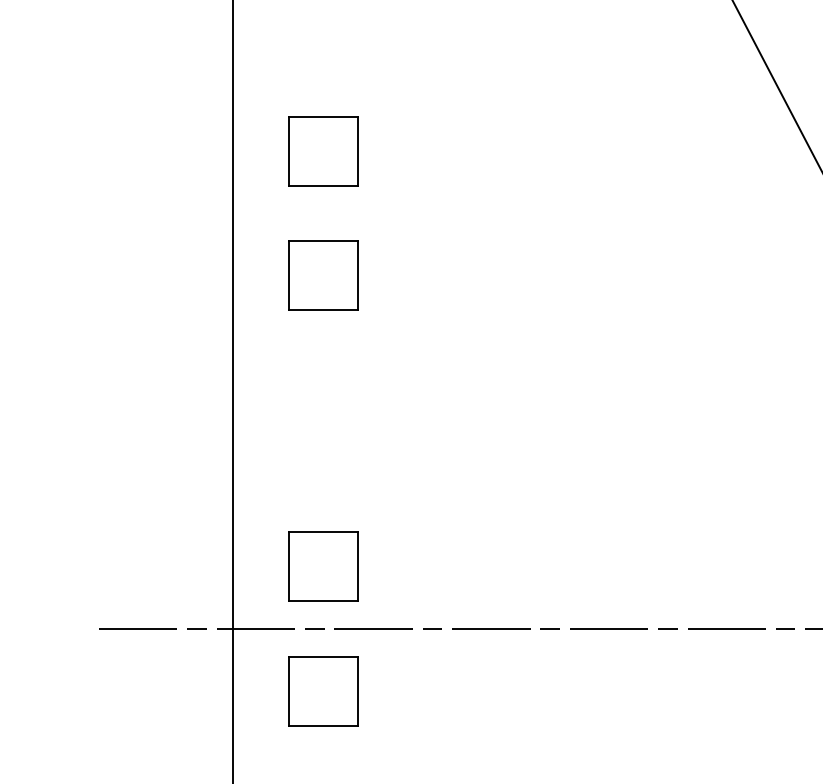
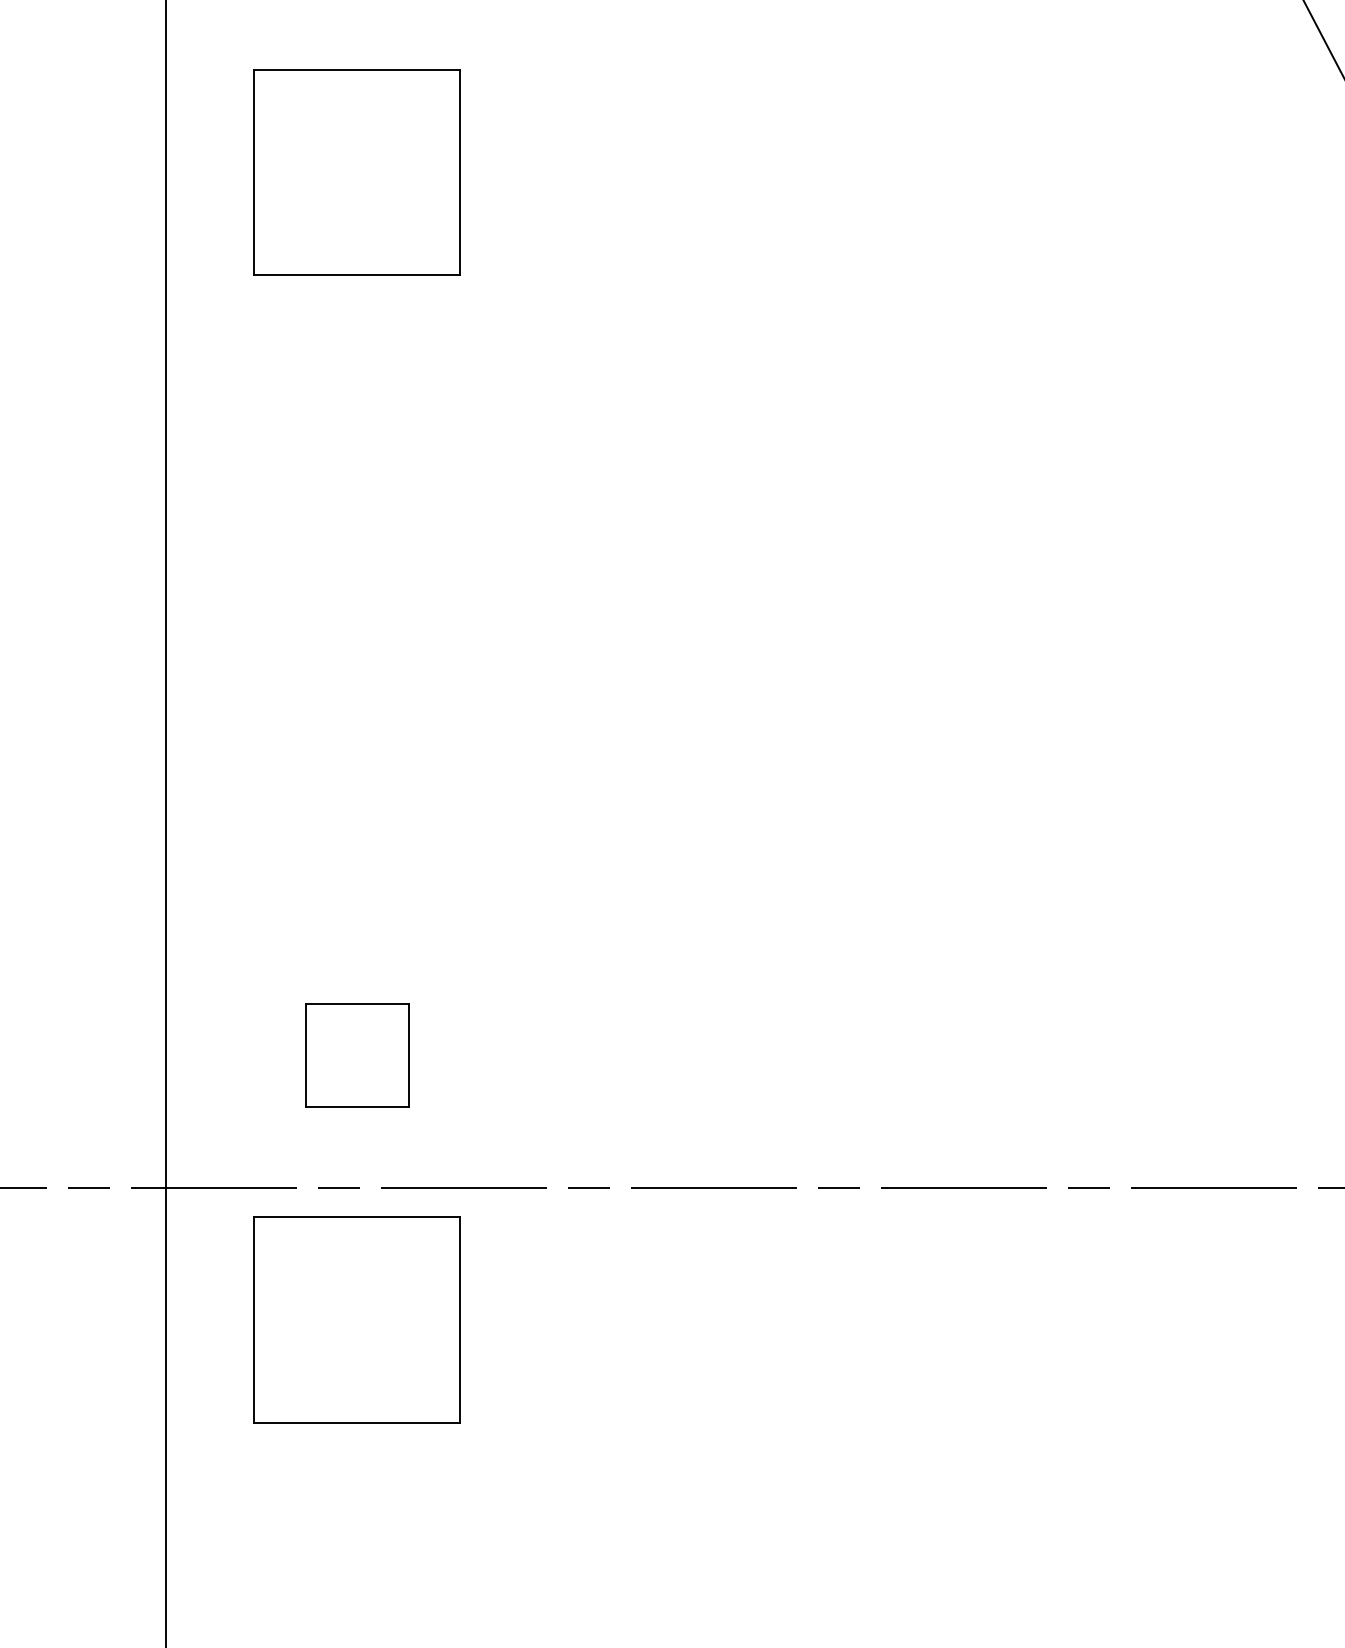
part: (323, 151) -> (357, 173), size x1.4
part: (323, 275) -> (357, 436), removed
part: (323, 566) -> (357, 1054), size x0.7
part: (323, 691) -> (357, 1320), size x1.4

